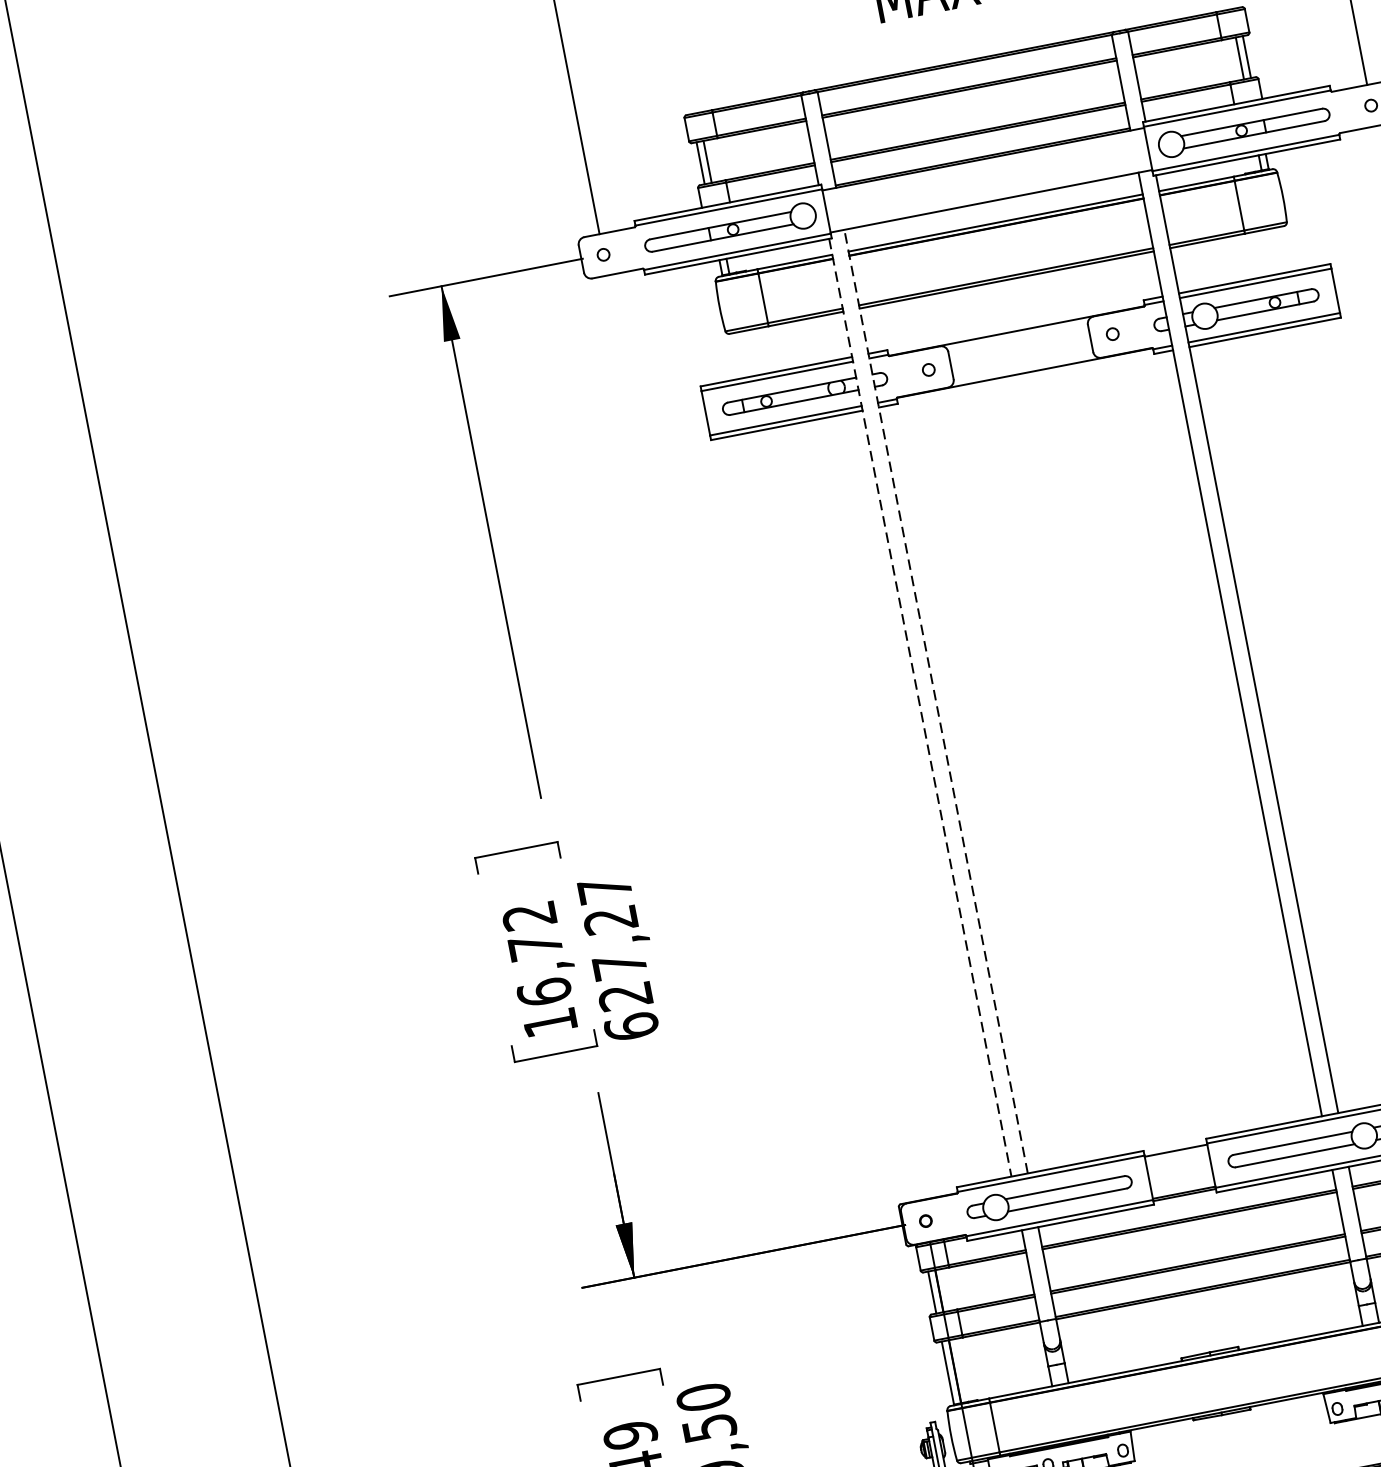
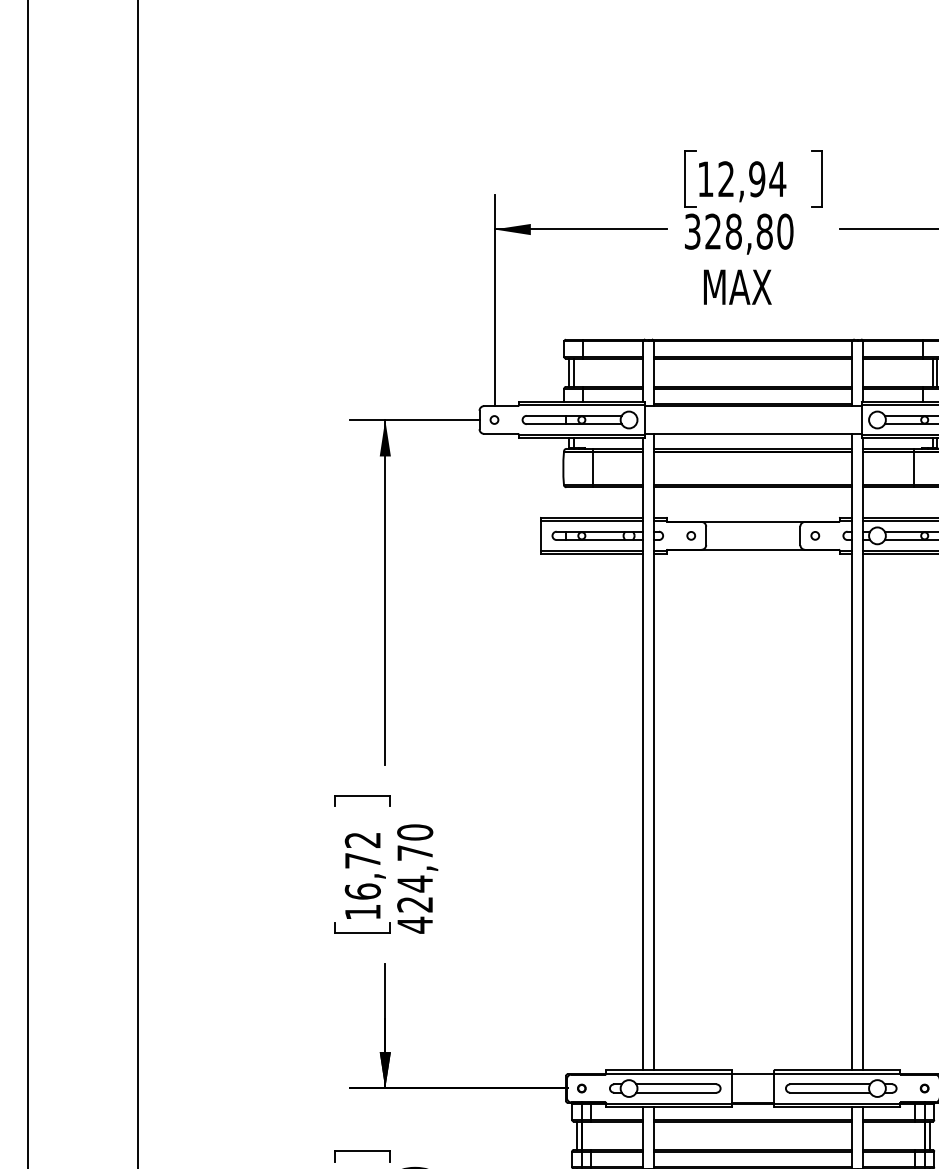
line: (936, 700) -> (654, 751), dashed -> solid
line: (921, 707) -> (643, 754), dashed -> solid
text: (618, 957) -> (415, 878), 627,27 -> 424,70

